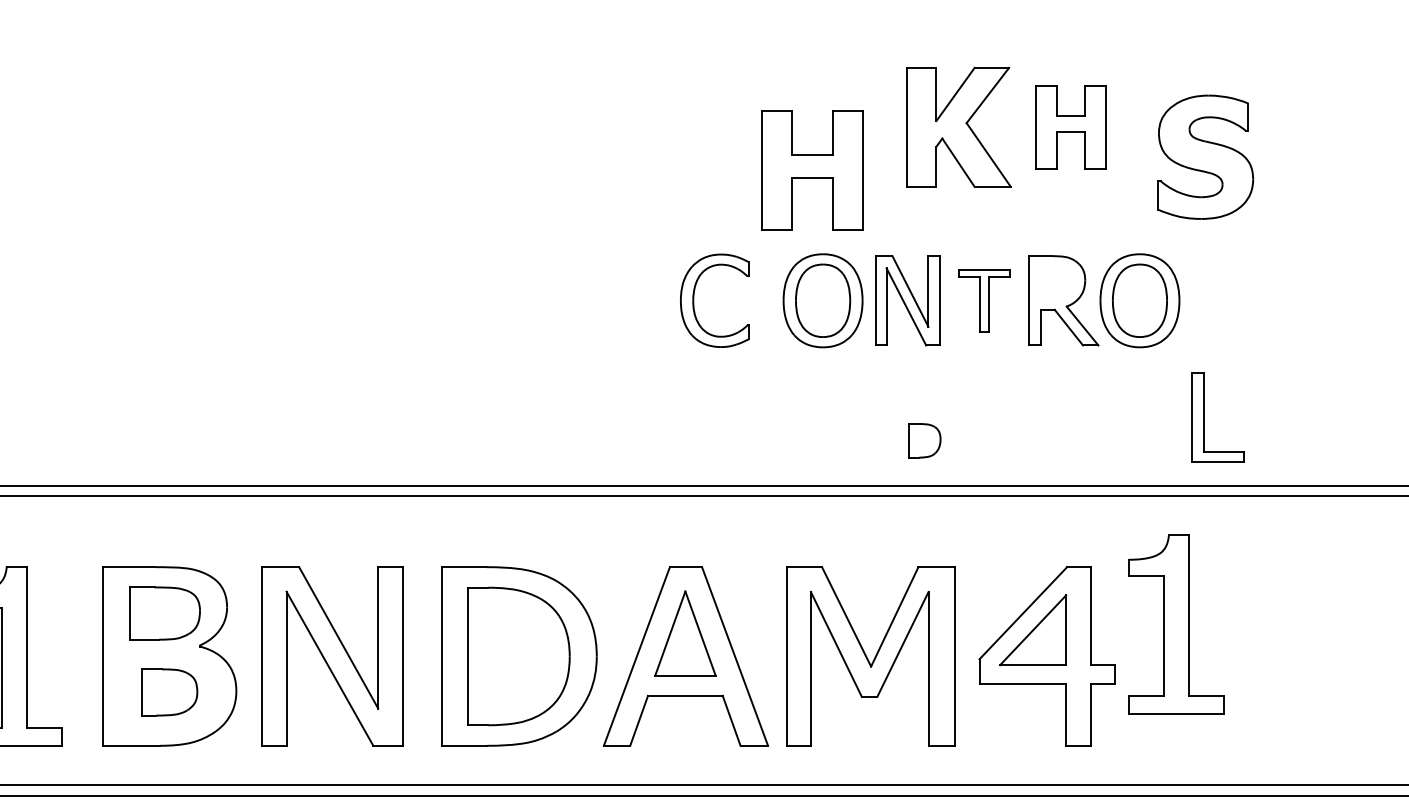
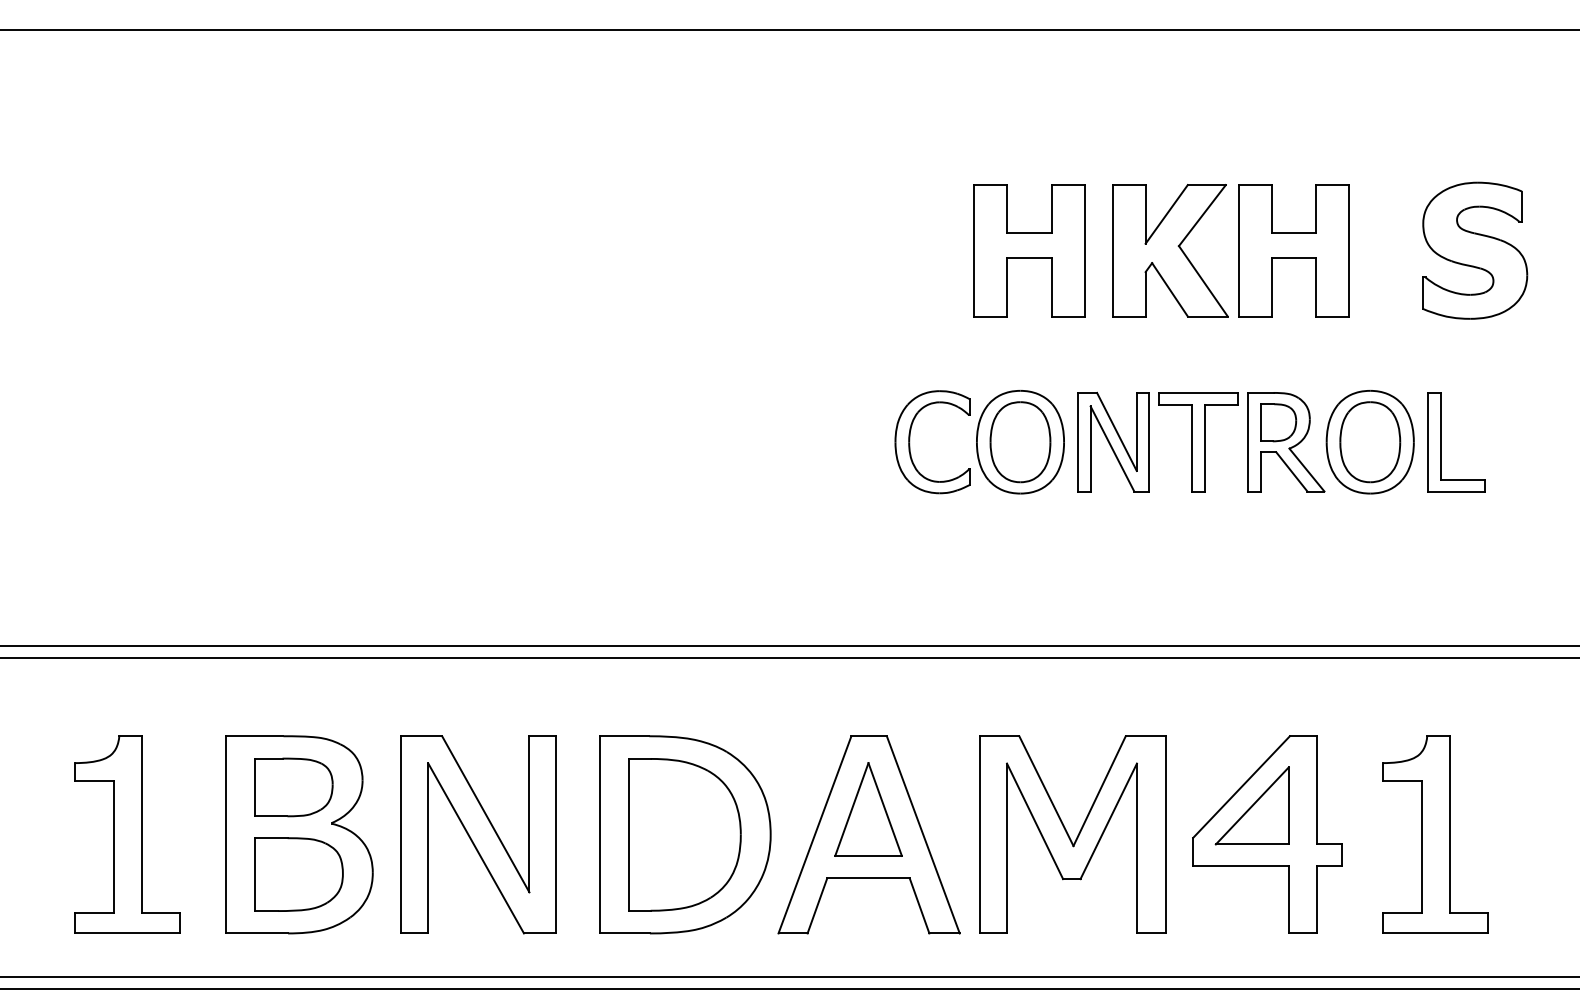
part: (1070, 127) -> (1293, 250), size x1.43
part: (1206, 157) -> (1475, 250), moved
part: (812, 170) -> (1029, 250), moved
part: (694, 301) -> (910, 442), moved
part: (984, 301) -> (1198, 442), size x1.43
part: (1204, 417) -> (1441, 442), moved
part: (924, 440) -> (1278, 422), moved
part: (1176, 624) -> (1435, 834), moved
part: (169, 692) -> (298, 874), size x1.43

